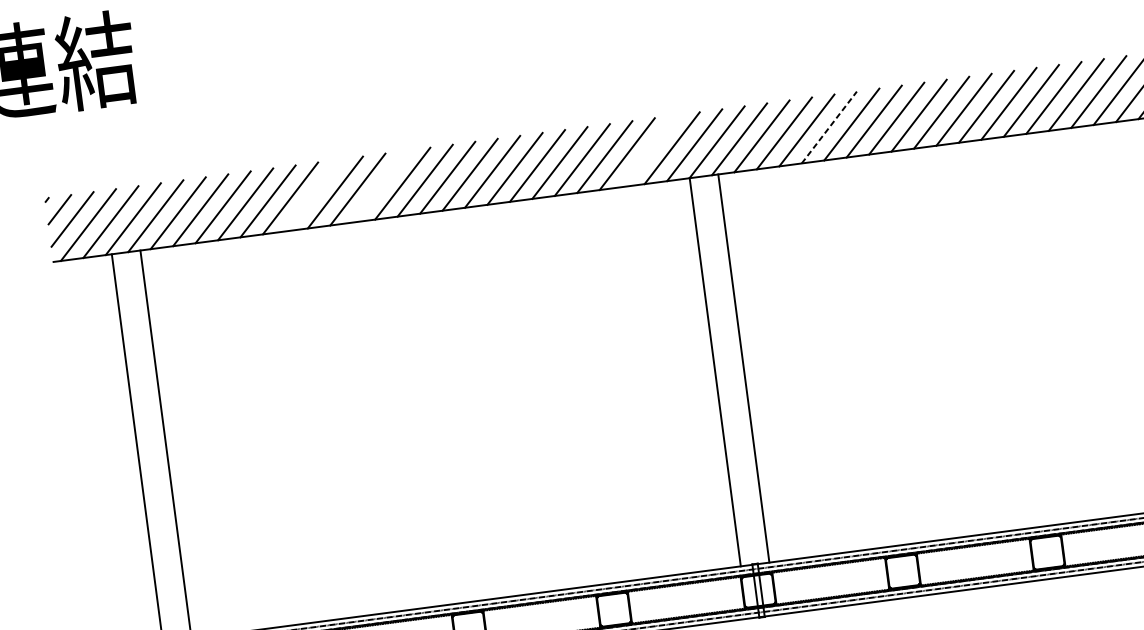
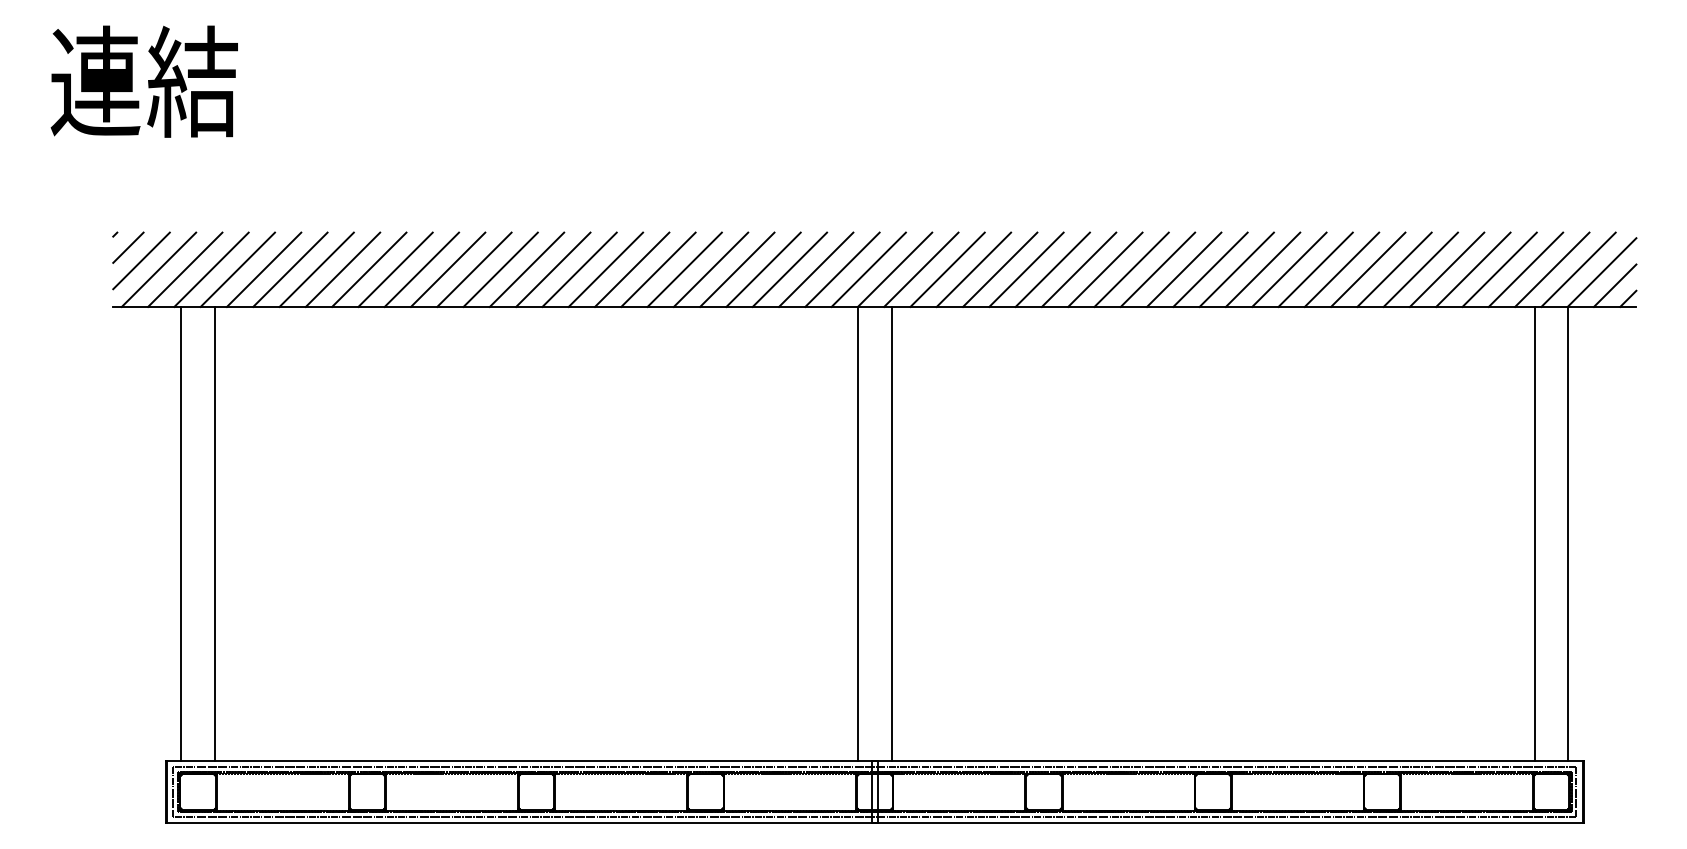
line: (829, 127) -> (1026, 269), dashed -> solid
line: (649, 150) -> (816, 269), added
line: (380, 186) -> (500, 269), added
line: (312, 195) -> (421, 269), added

